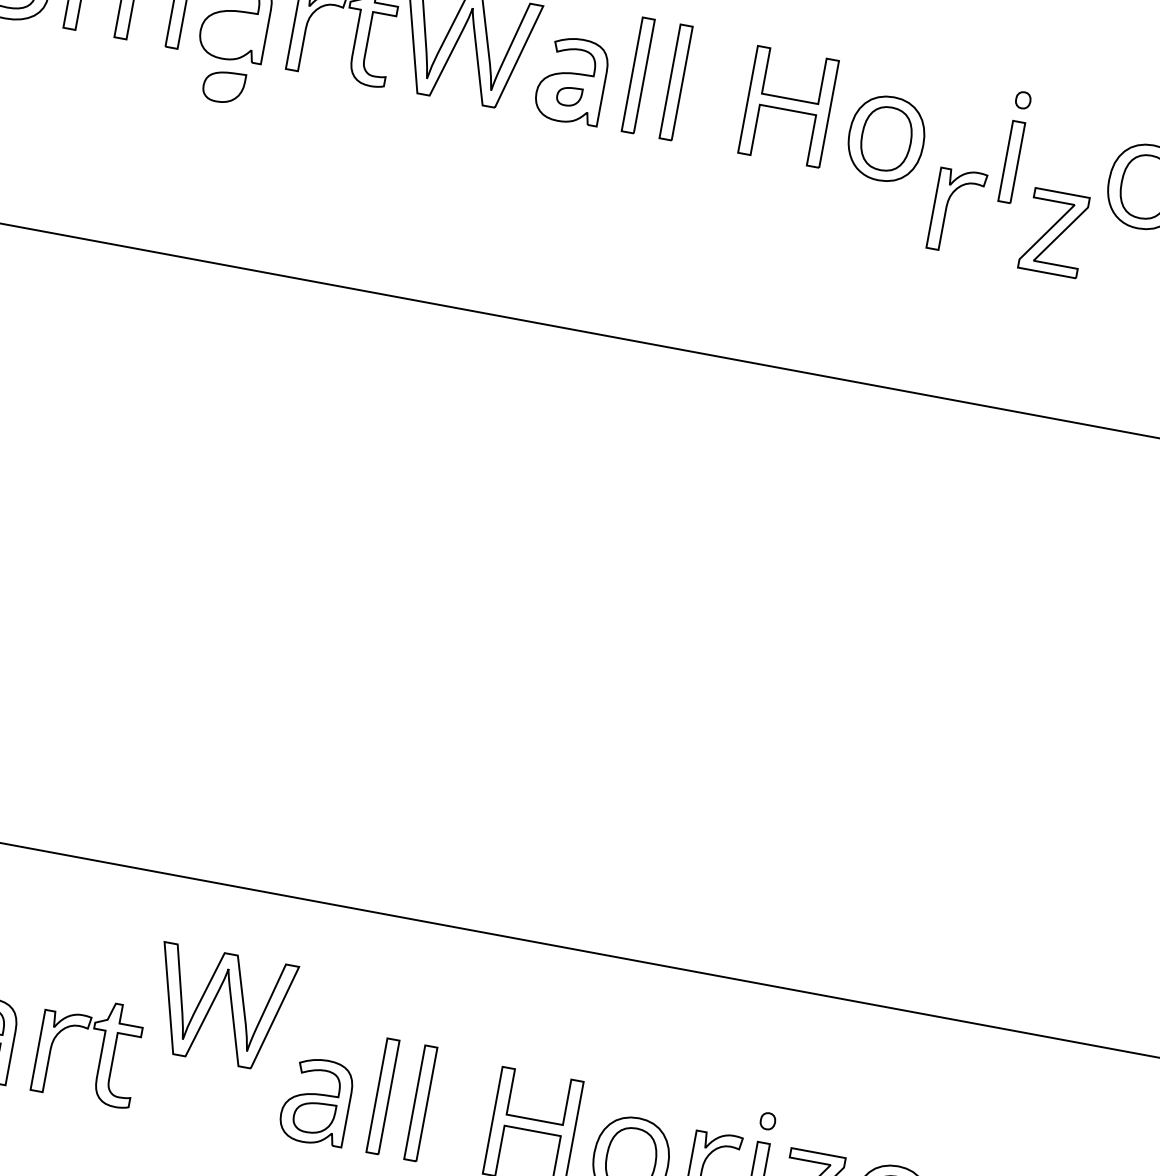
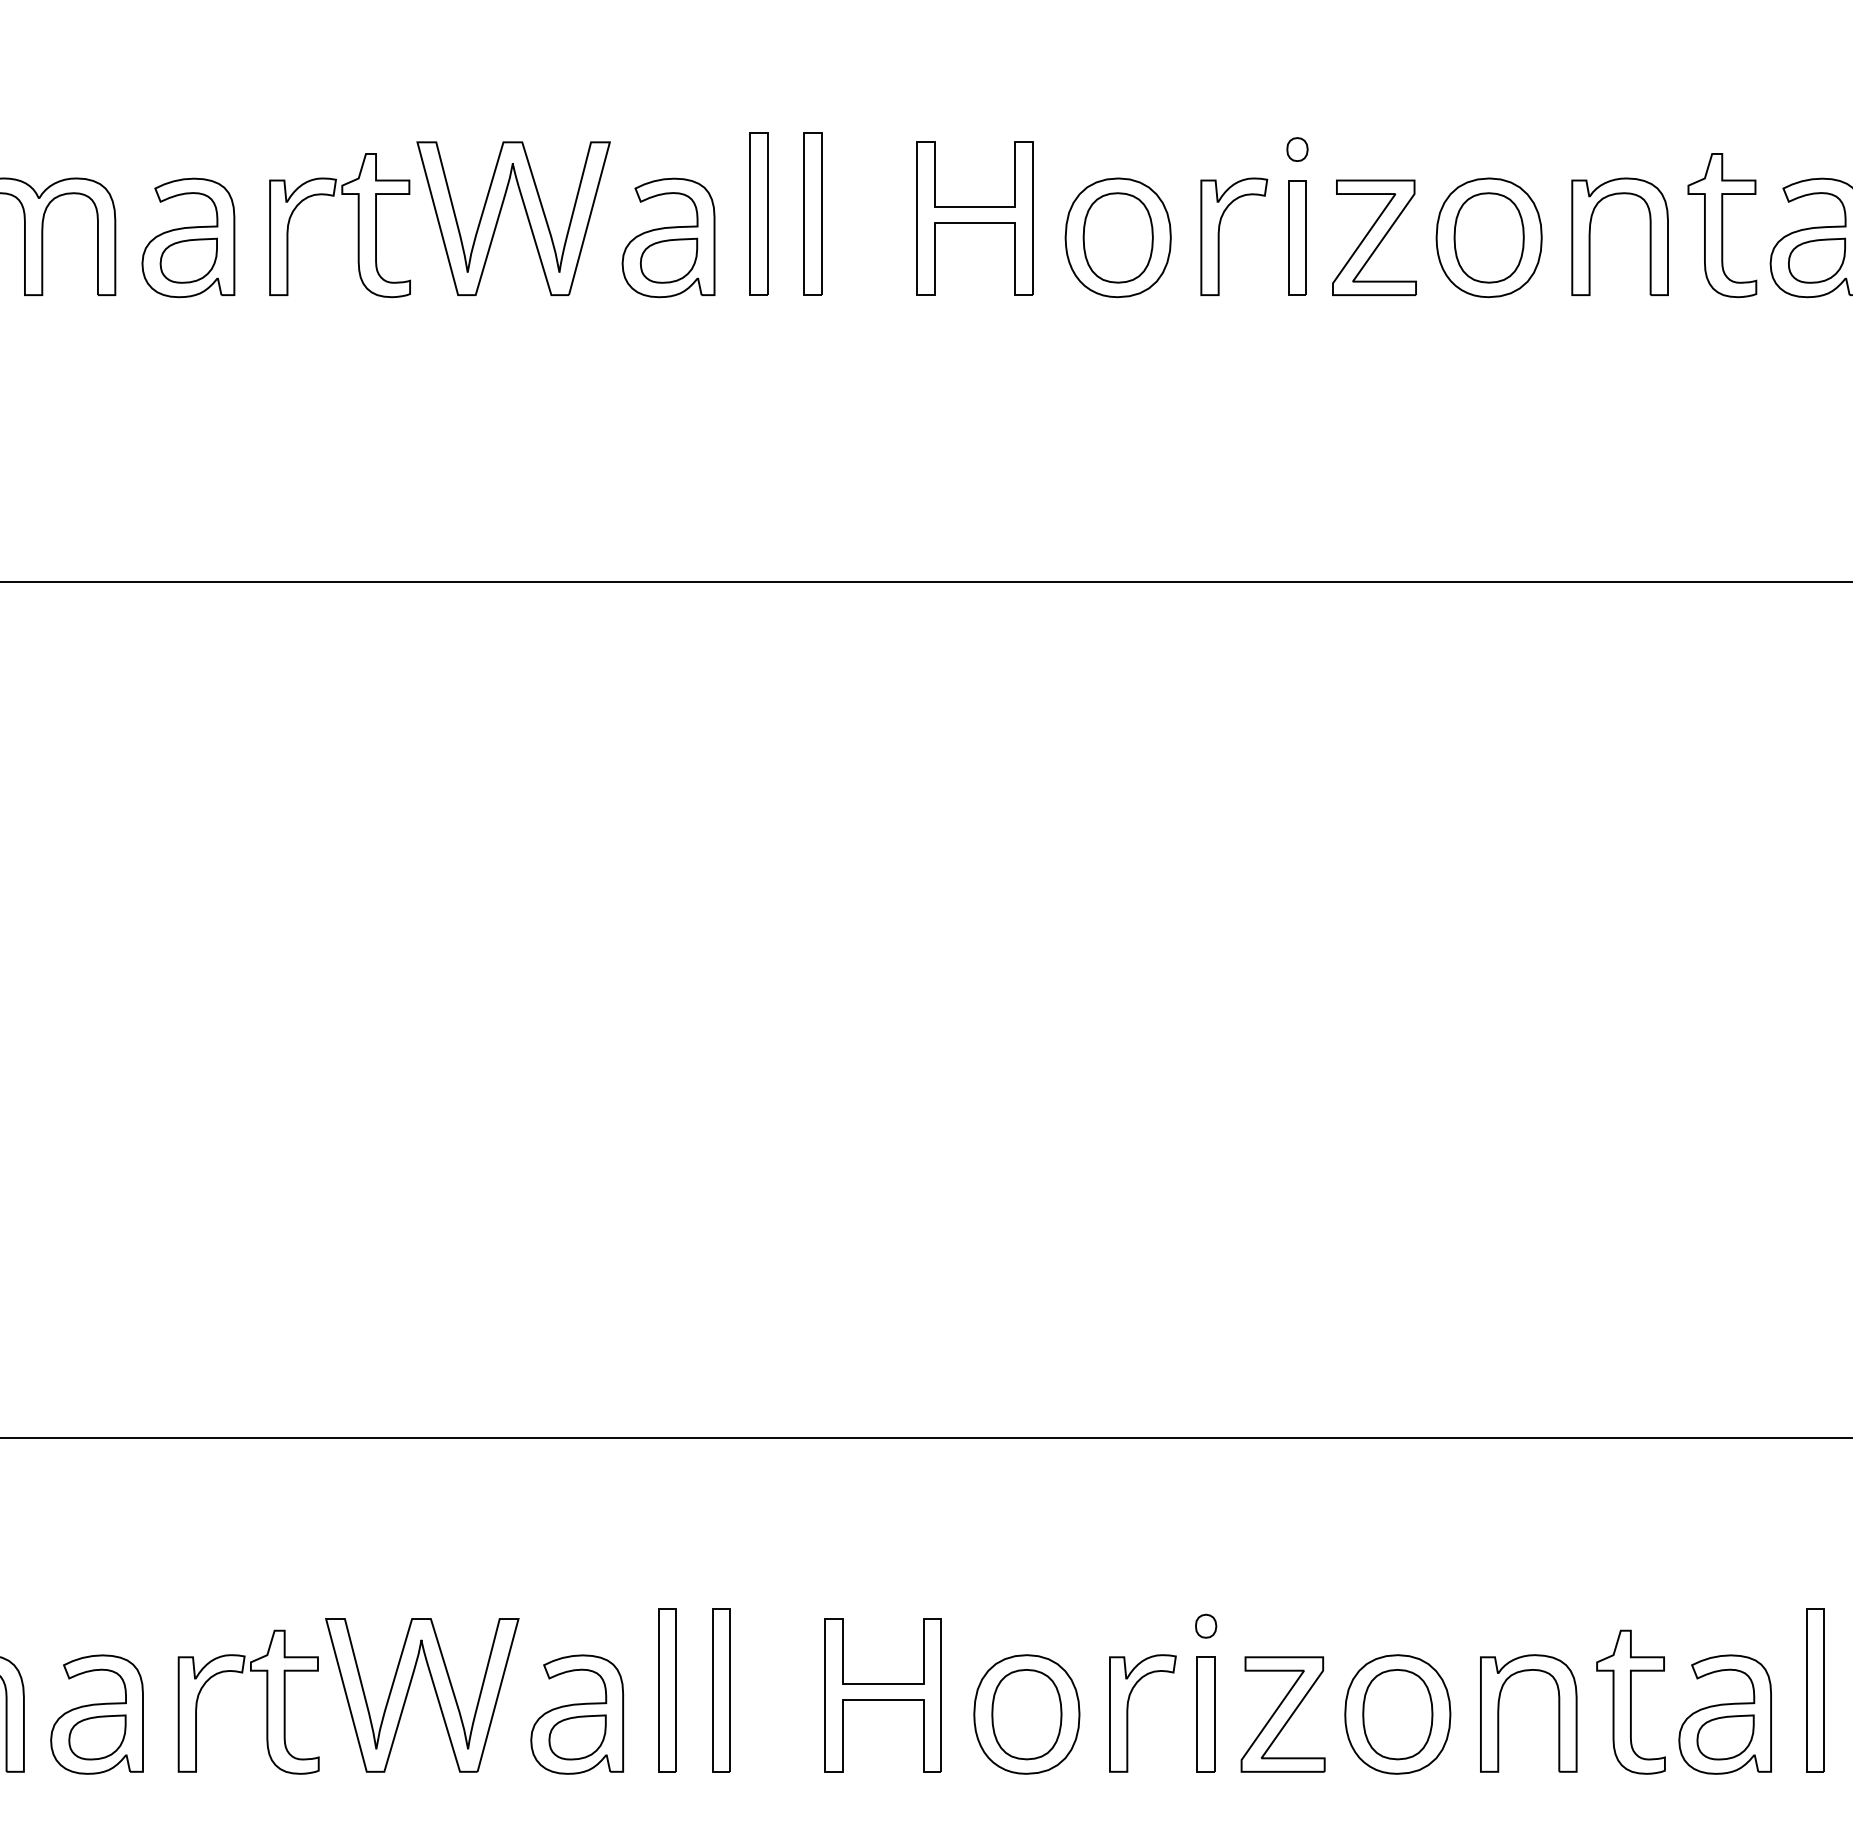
part: (223, 86) -> (188, 260), moved
part: (568, 96) -> (668, 260), size x1.67
part: (946, 209) -> (1219, 236), moved
part: (1054, 232) -> (1374, 237), moved
part: (230, 1006) -> (434, 1691), moved

